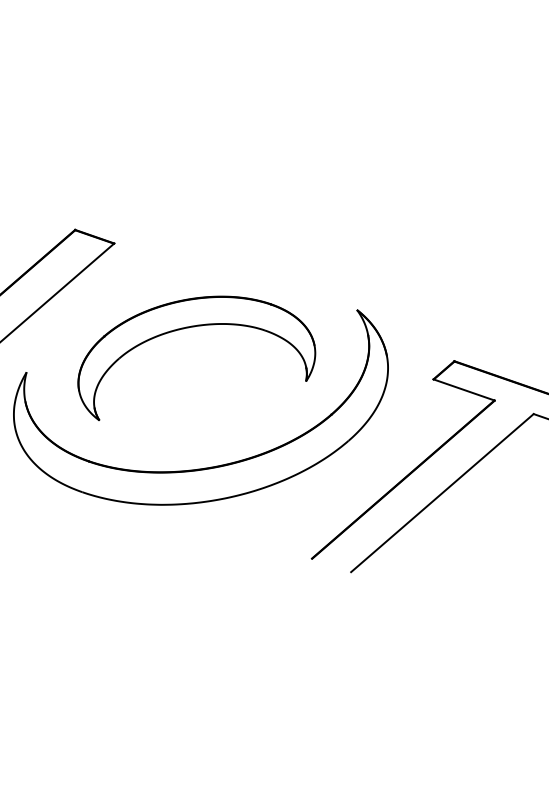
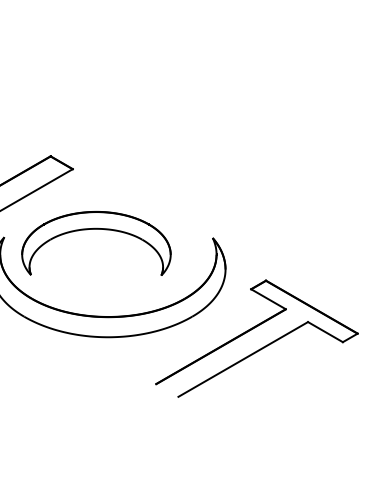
part: (189, 328) -> (96, 229), moved

